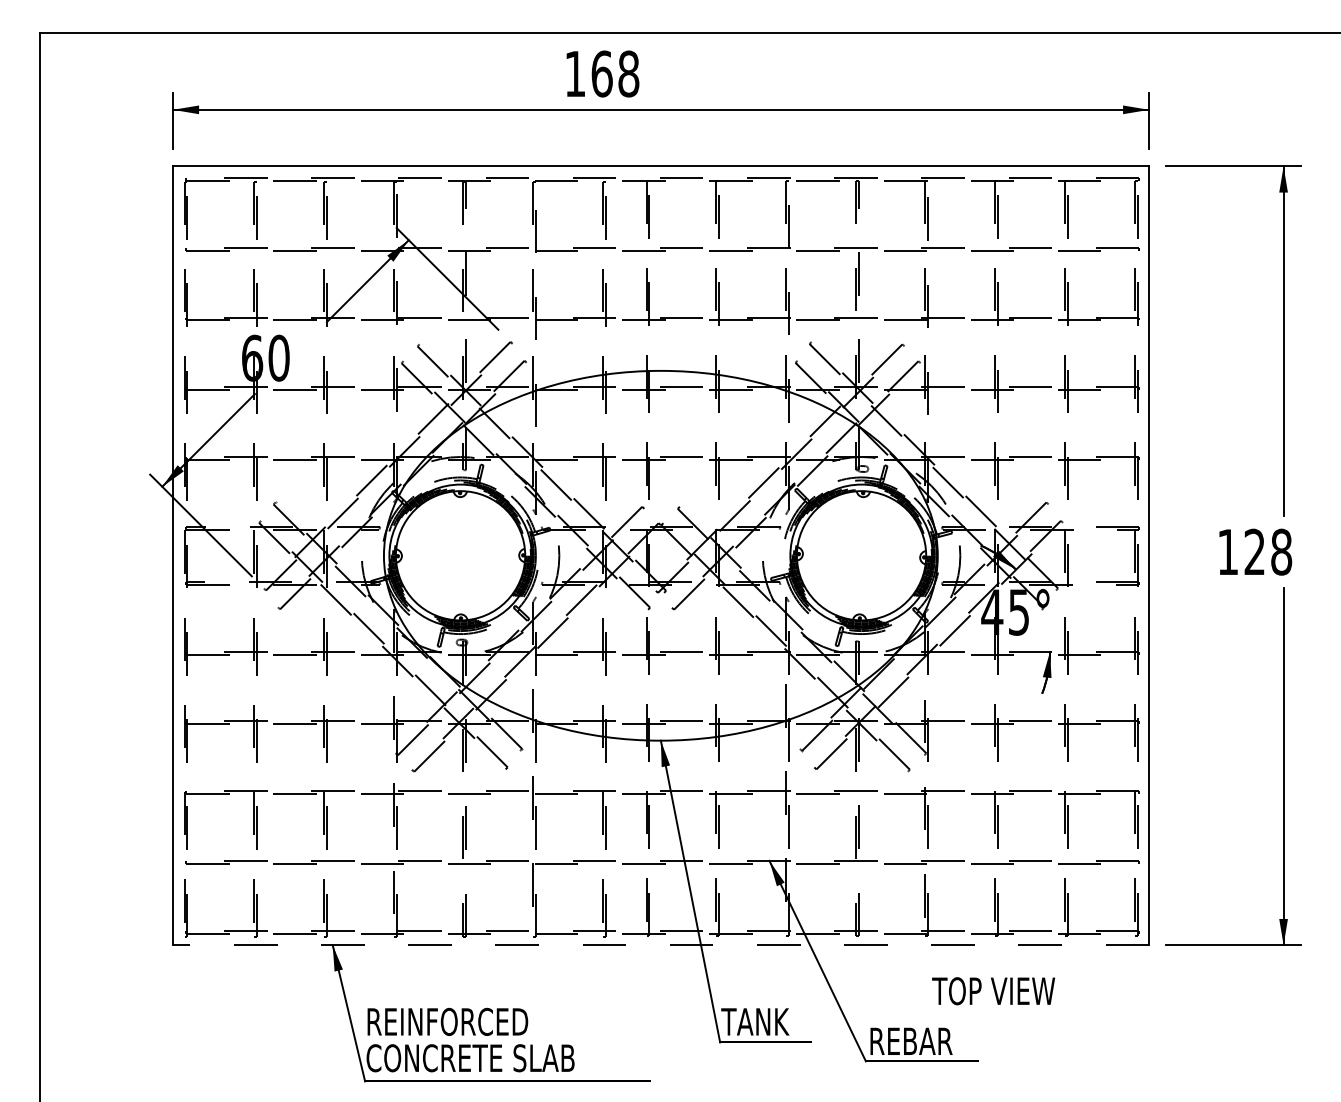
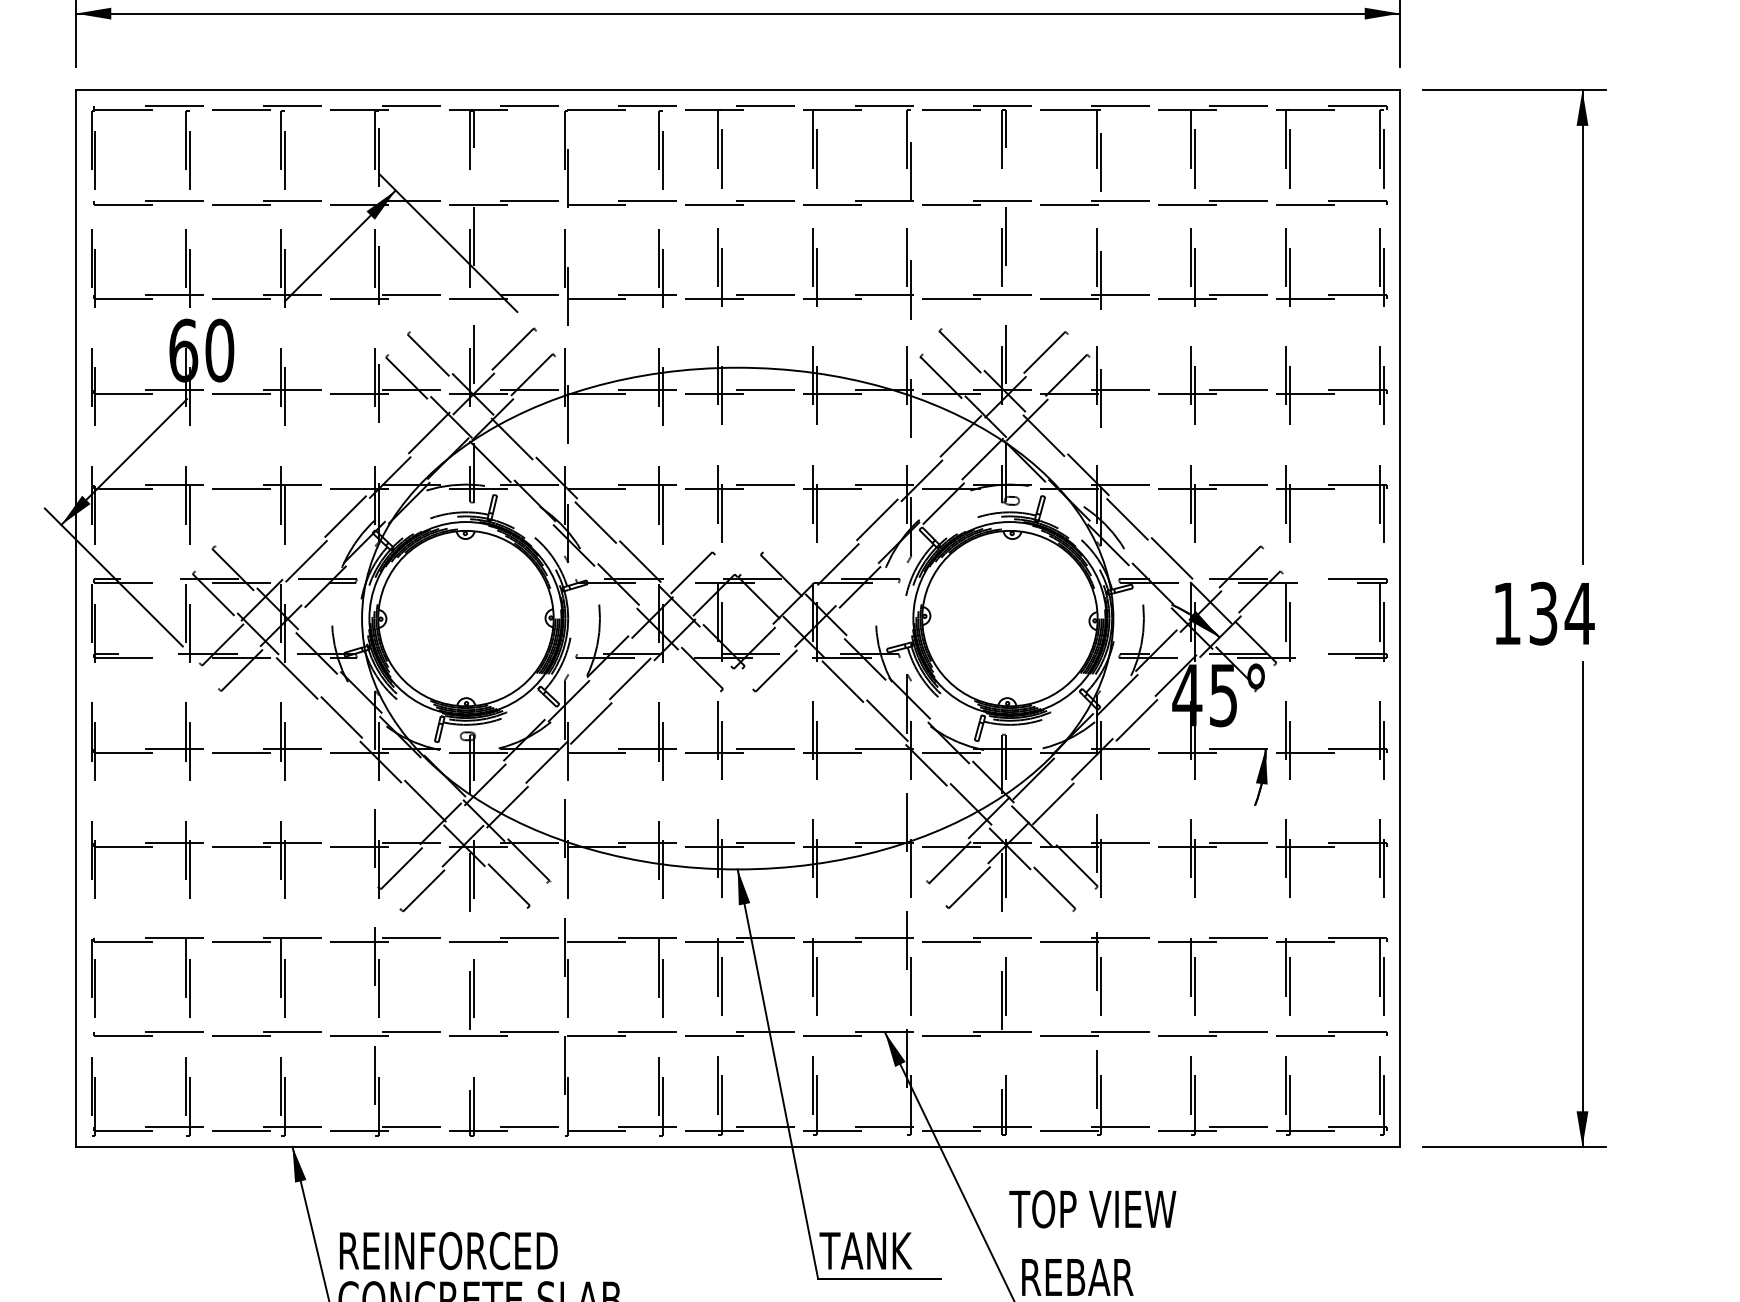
text: (1268, 551) -> (1562, 612), 128 -> 134
line: (660, 945) -> (737, 1147), dashed -> solid
text: (993, 991) -> (1092, 1209), moved

